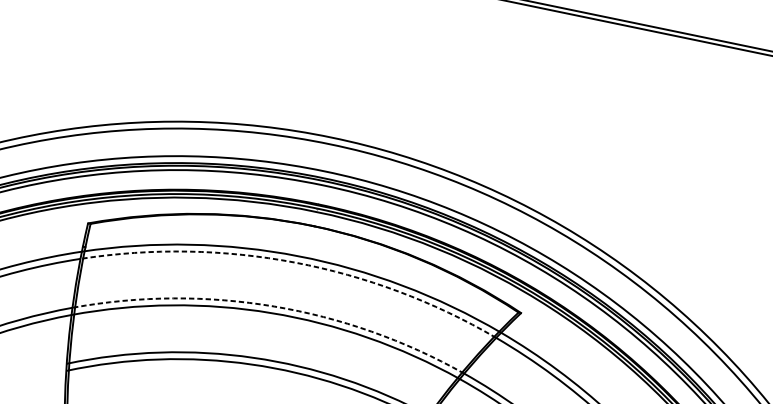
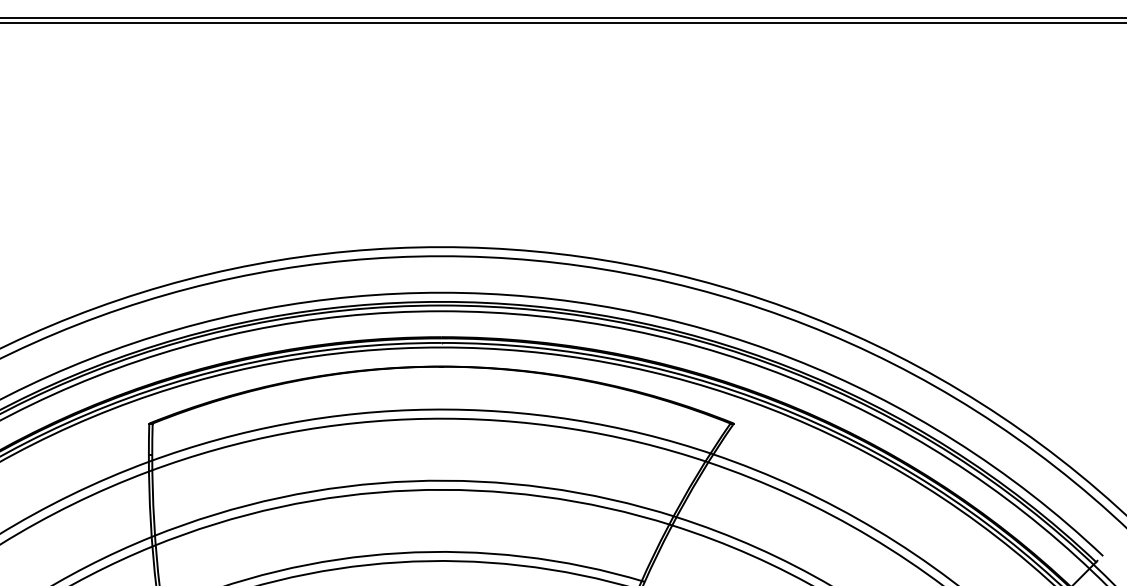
arc: (294, 262) -> (427, 418), dashed -> solid
arc: (274, 306) -> (412, 481), dashed -> solid

